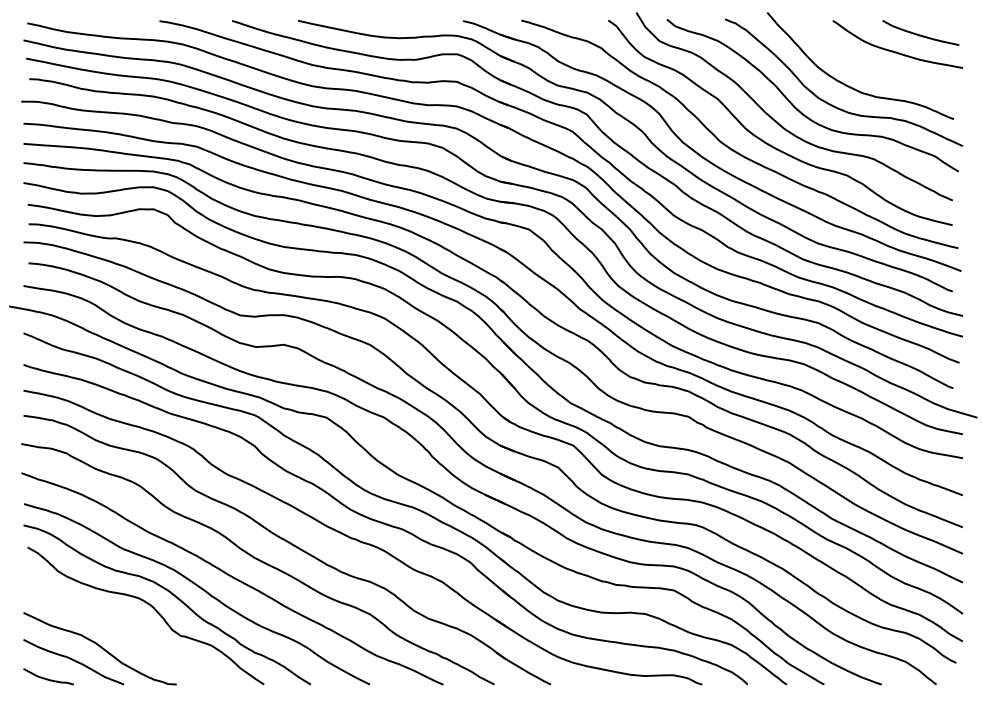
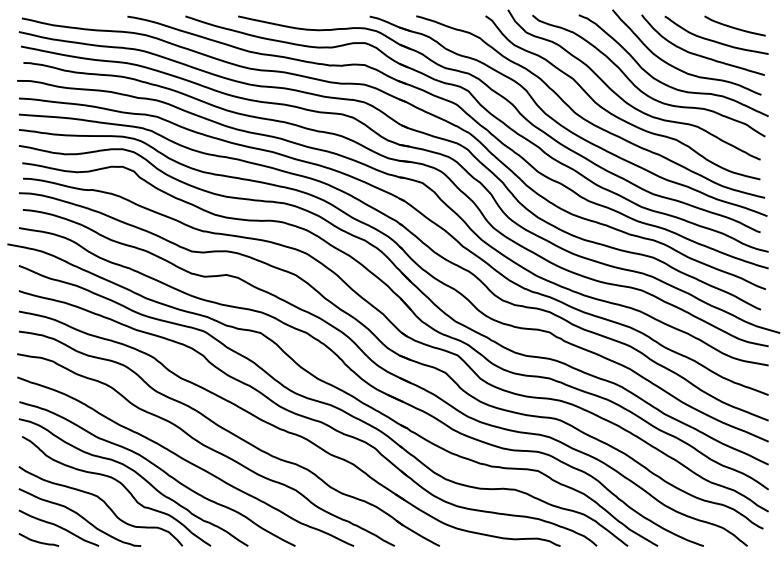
curve: (875, 68) -> (698, 54), added
curve: (129, 629) -> (103, 502), added

